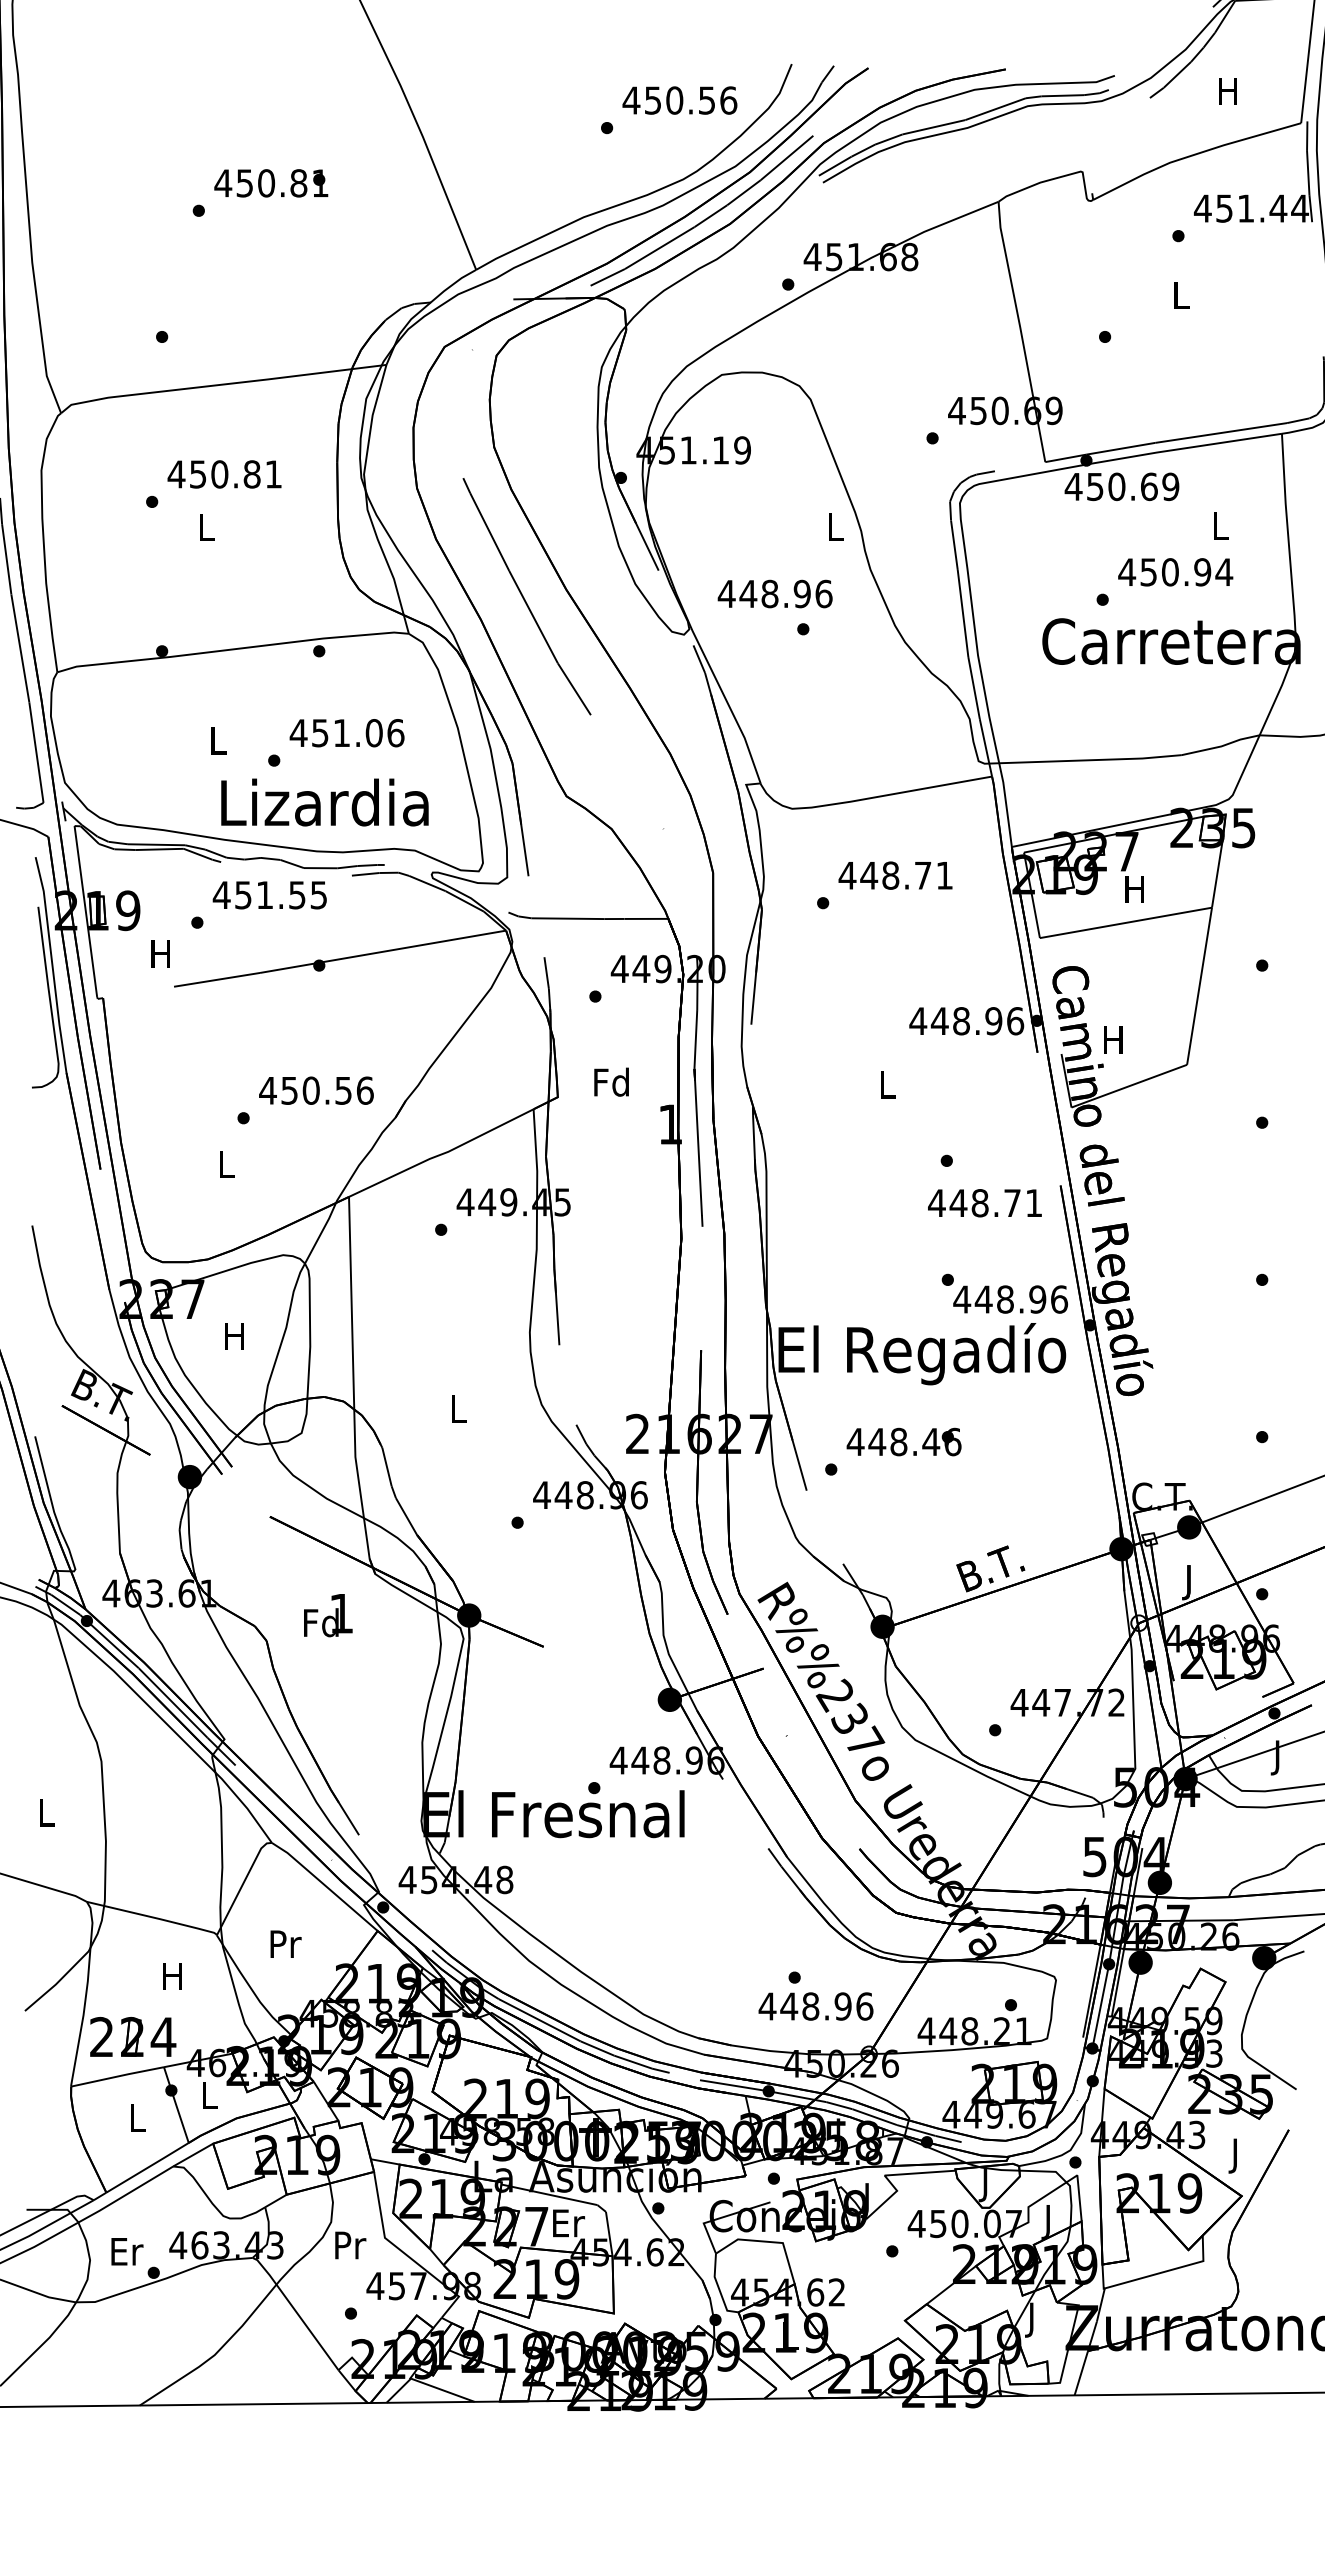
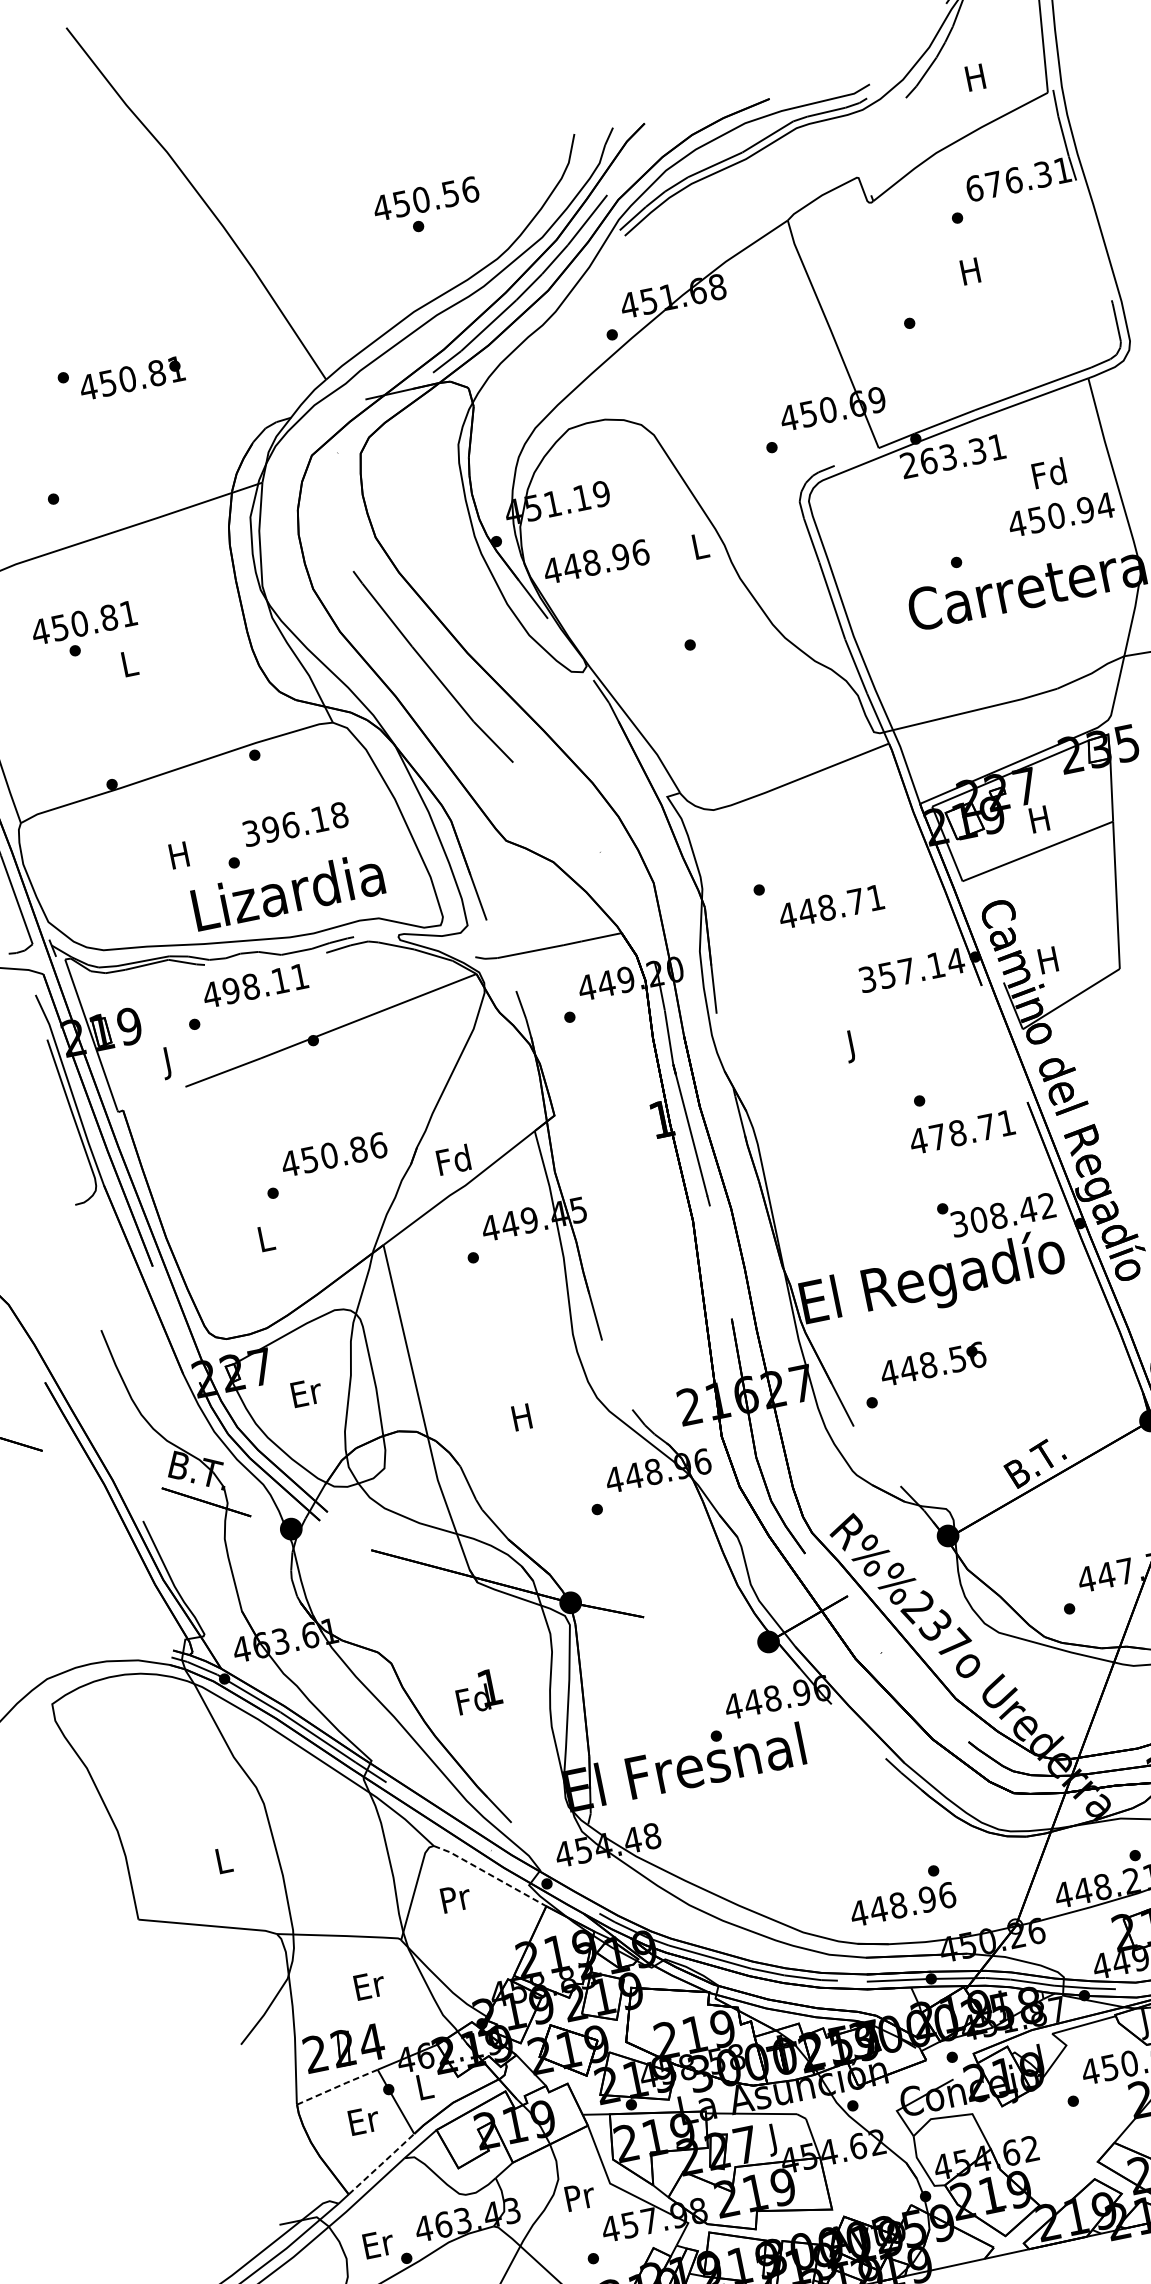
text: (679, 100) -> (425, 198), moved
text: (271, 183) -> (132, 378), moved
text: (1250, 208) -> (1017, 179), 451.44 -> 676.31
text: (1180, 295) -> (970, 271), L -> H
text: (224, 474) -> (84, 622), moved
text: (1121, 486) -> (952, 456), 450.69 -> 263.31
text: (1219, 525) -> (1048, 473), L -> Fd
text: (1175, 572) -> (1061, 515), moved
text: (774, 593) -> (595, 561), moved
text: (346, 733) -> (294, 824), 451.06 -> 396.18
text: (217, 740) -> (179, 855), L -> H
text: (895, 875) -> (831, 906), moved
text: (280, 895) -> (265, 984), 451.55 -> 498.11
text: (160, 957) -> (167, 1062), H -> J
text: (966, 1021) -> (911, 970), 448.96 -> 357.14
text: (611, 1081) -> (453, 1159), moved
text: (887, 1088) -> (852, 1046), L -> J
text: (343, 1090) -> (358, 1149), 450.56 -> 450.86
text: (958, 1202) -> (937, 1136), 448.71 -> 478.71
text: (1010, 1299) -> (1003, 1214), 448.96 -> 308.42
text: (236, 1336) -> (307, 1392), H -> Er
text: (457, 1408) -> (521, 1416), L -> H
text: (931, 1442) -> (958, 1359), 448.46 -> 448.56
text: (328, 1615) -> (478, 1691), moved
line: (325, 1885) -> (490, 1874), solid -> dashed
text: (285, 1943) -> (455, 1897), moved
text: (174, 1976) -> (370, 1985), H -> Er
text: (815, 2006) -> (902, 1904), moved
line: (117, 2076) -> (337, 2086), solid -> dashed
text: (138, 2117) -> (363, 2120), L -> Er
line: (148, 2167) -> (382, 2163), solid -> dashed
text: (569, 2226) -> (775, 2138), Er -> J

